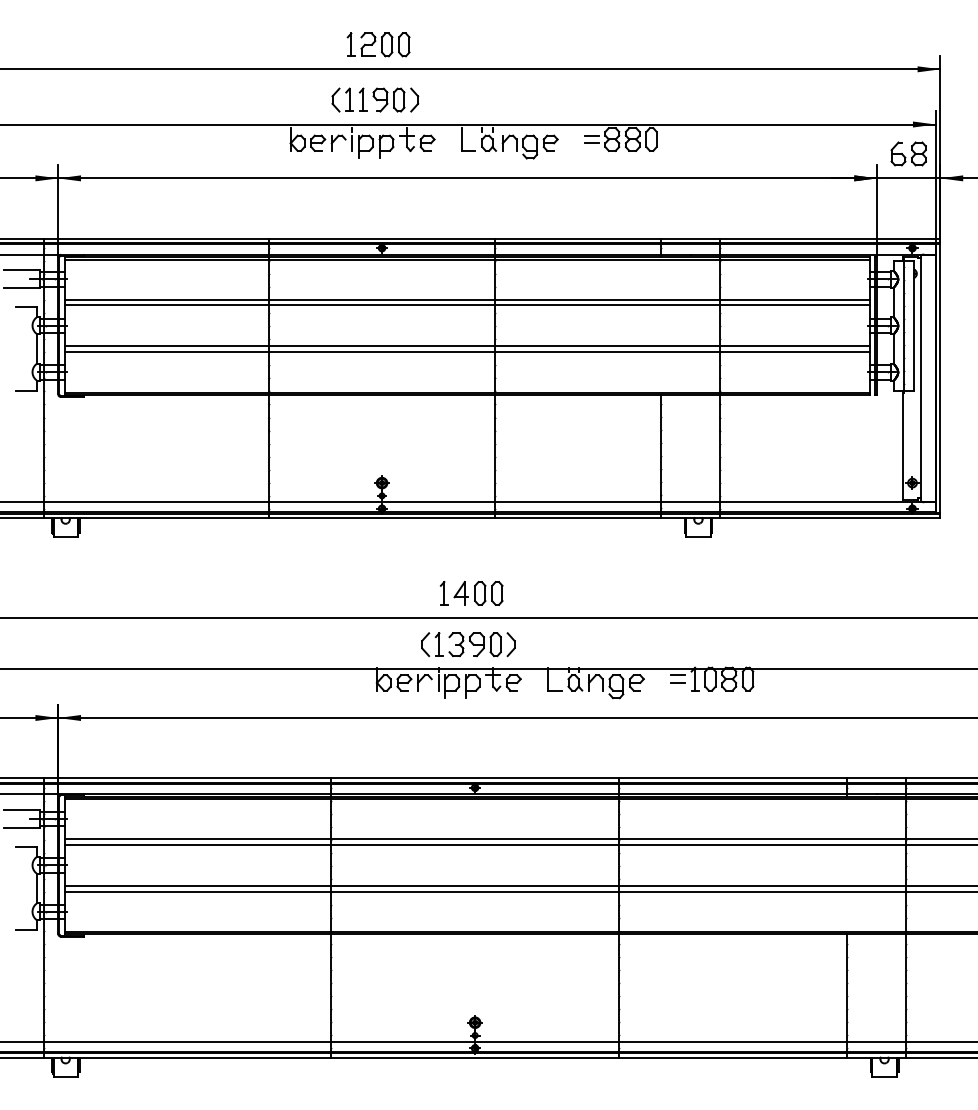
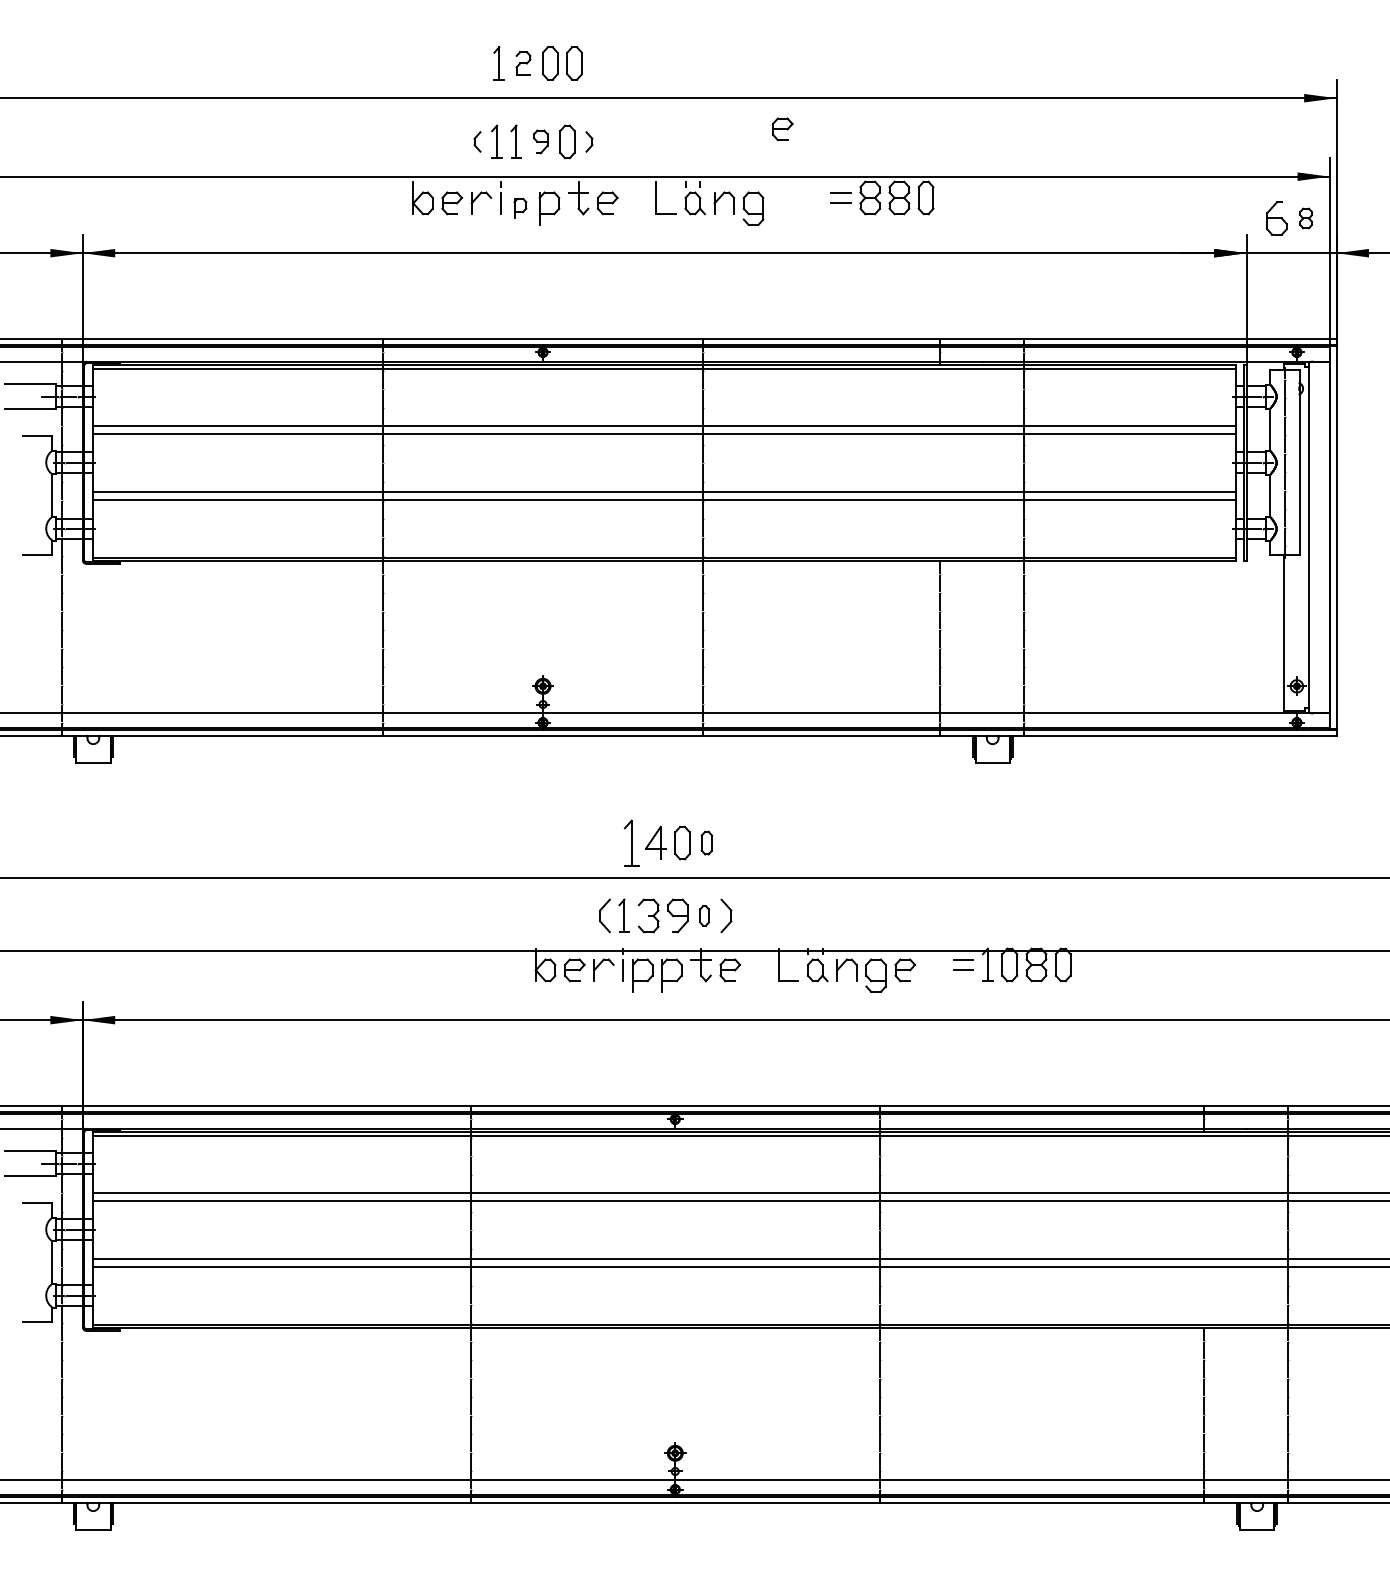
part: (368, 44) -> (523, 63), size x0.7
part: (335, 99) -> (477, 141), size x0.6
part: (380, 99) -> (540, 141), size x0.7
part: (414, 99) -> (589, 141), size x0.6
part: (550, 143) -> (782, 129), moved
part: (366, 146) -> (520, 208), size x0.6
part: (918, 153) -> (1305, 218), size x0.6
part: (443, 592) -> (630, 842), size x1.4
part: (497, 592) -> (706, 842), size x0.7
part: (495, 644) -> (704, 915), size x0.6

